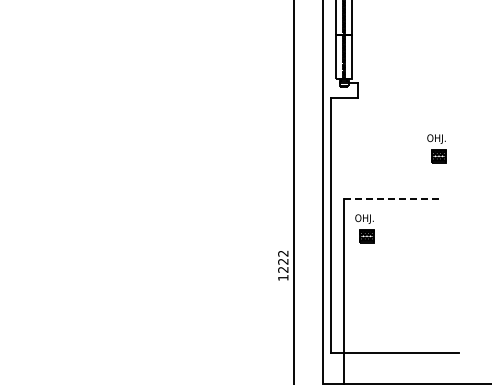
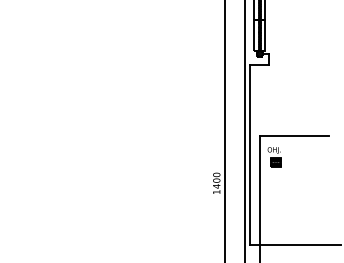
part: (436, 148) -> (325, 100), removed
line: (392, 199) -> (294, 136), dashed -> solid
text: (283, 261) -> (216, 180), 1222 -> 1400

